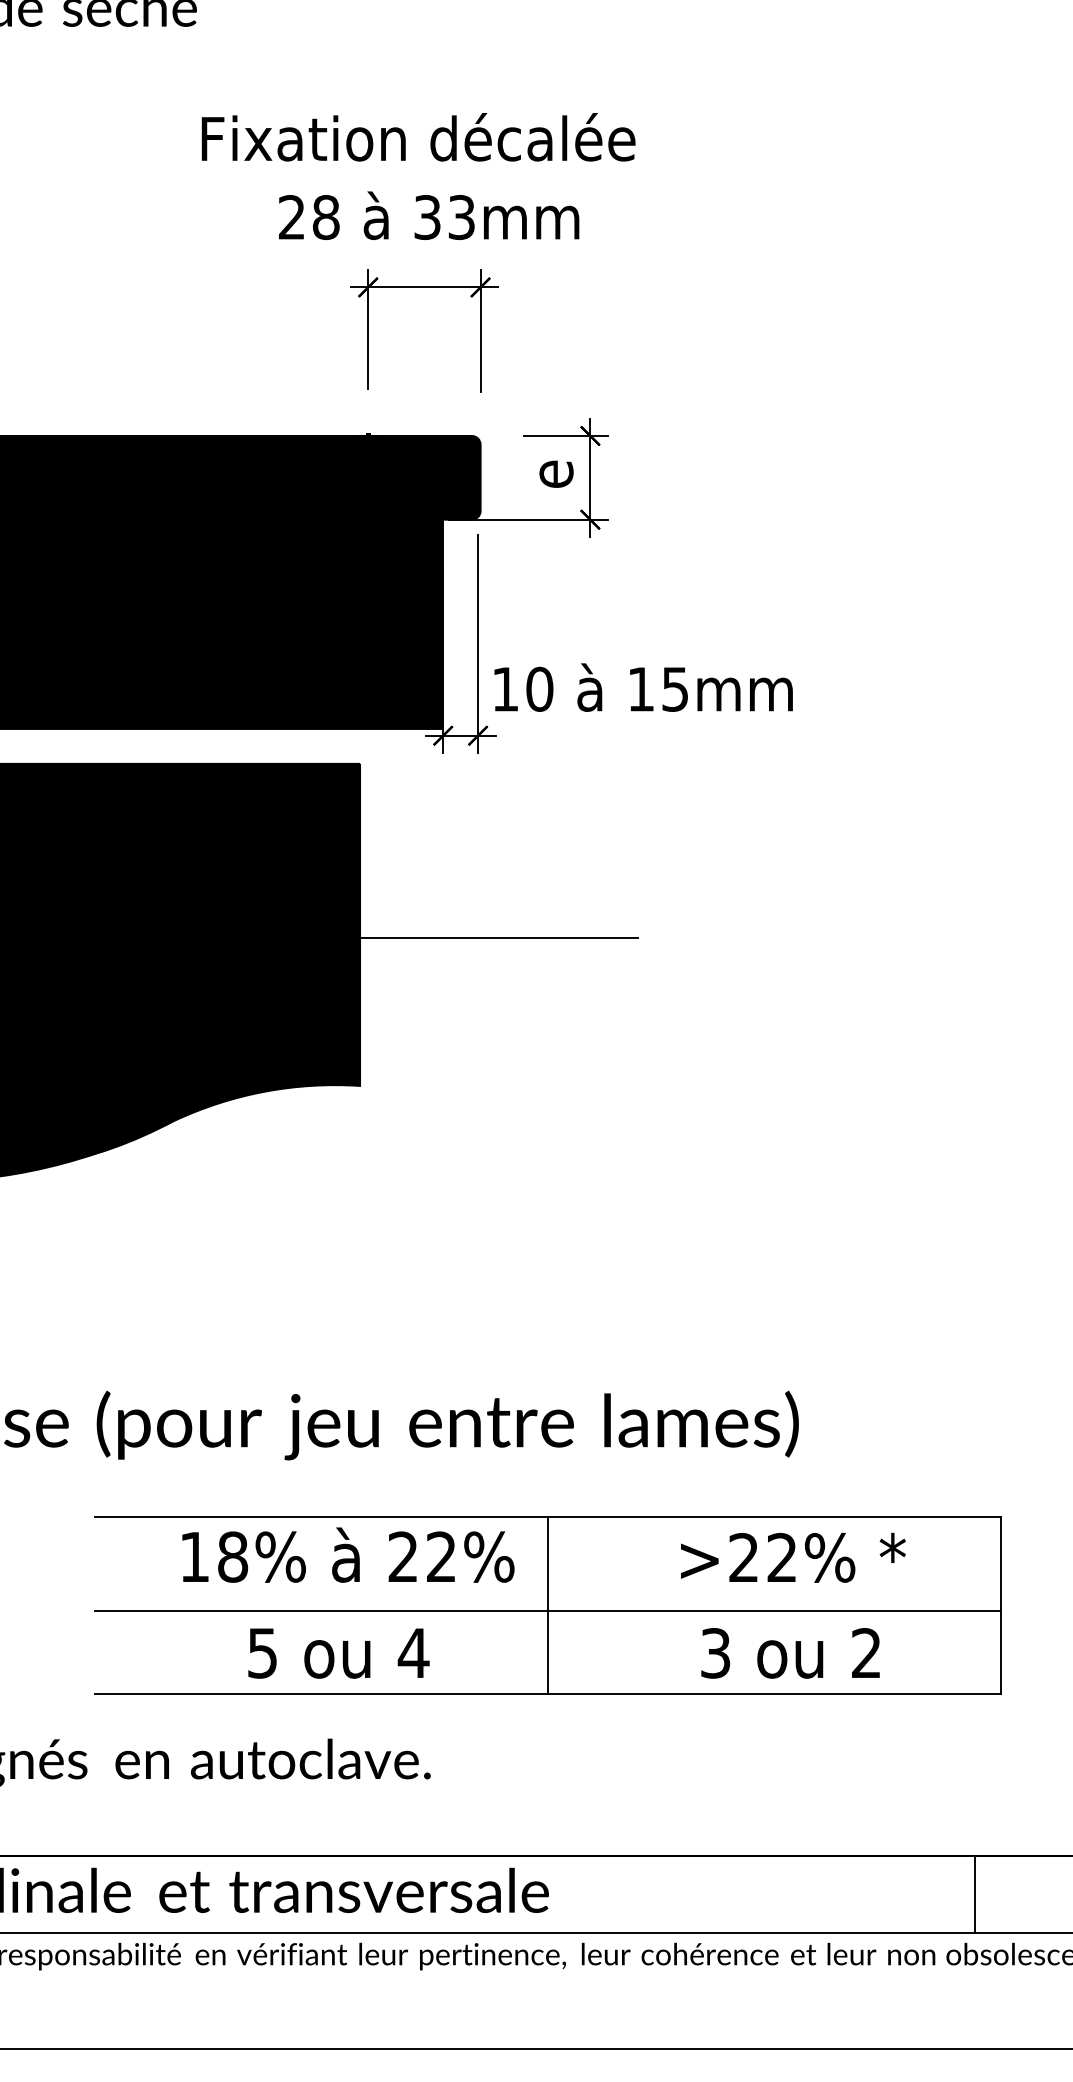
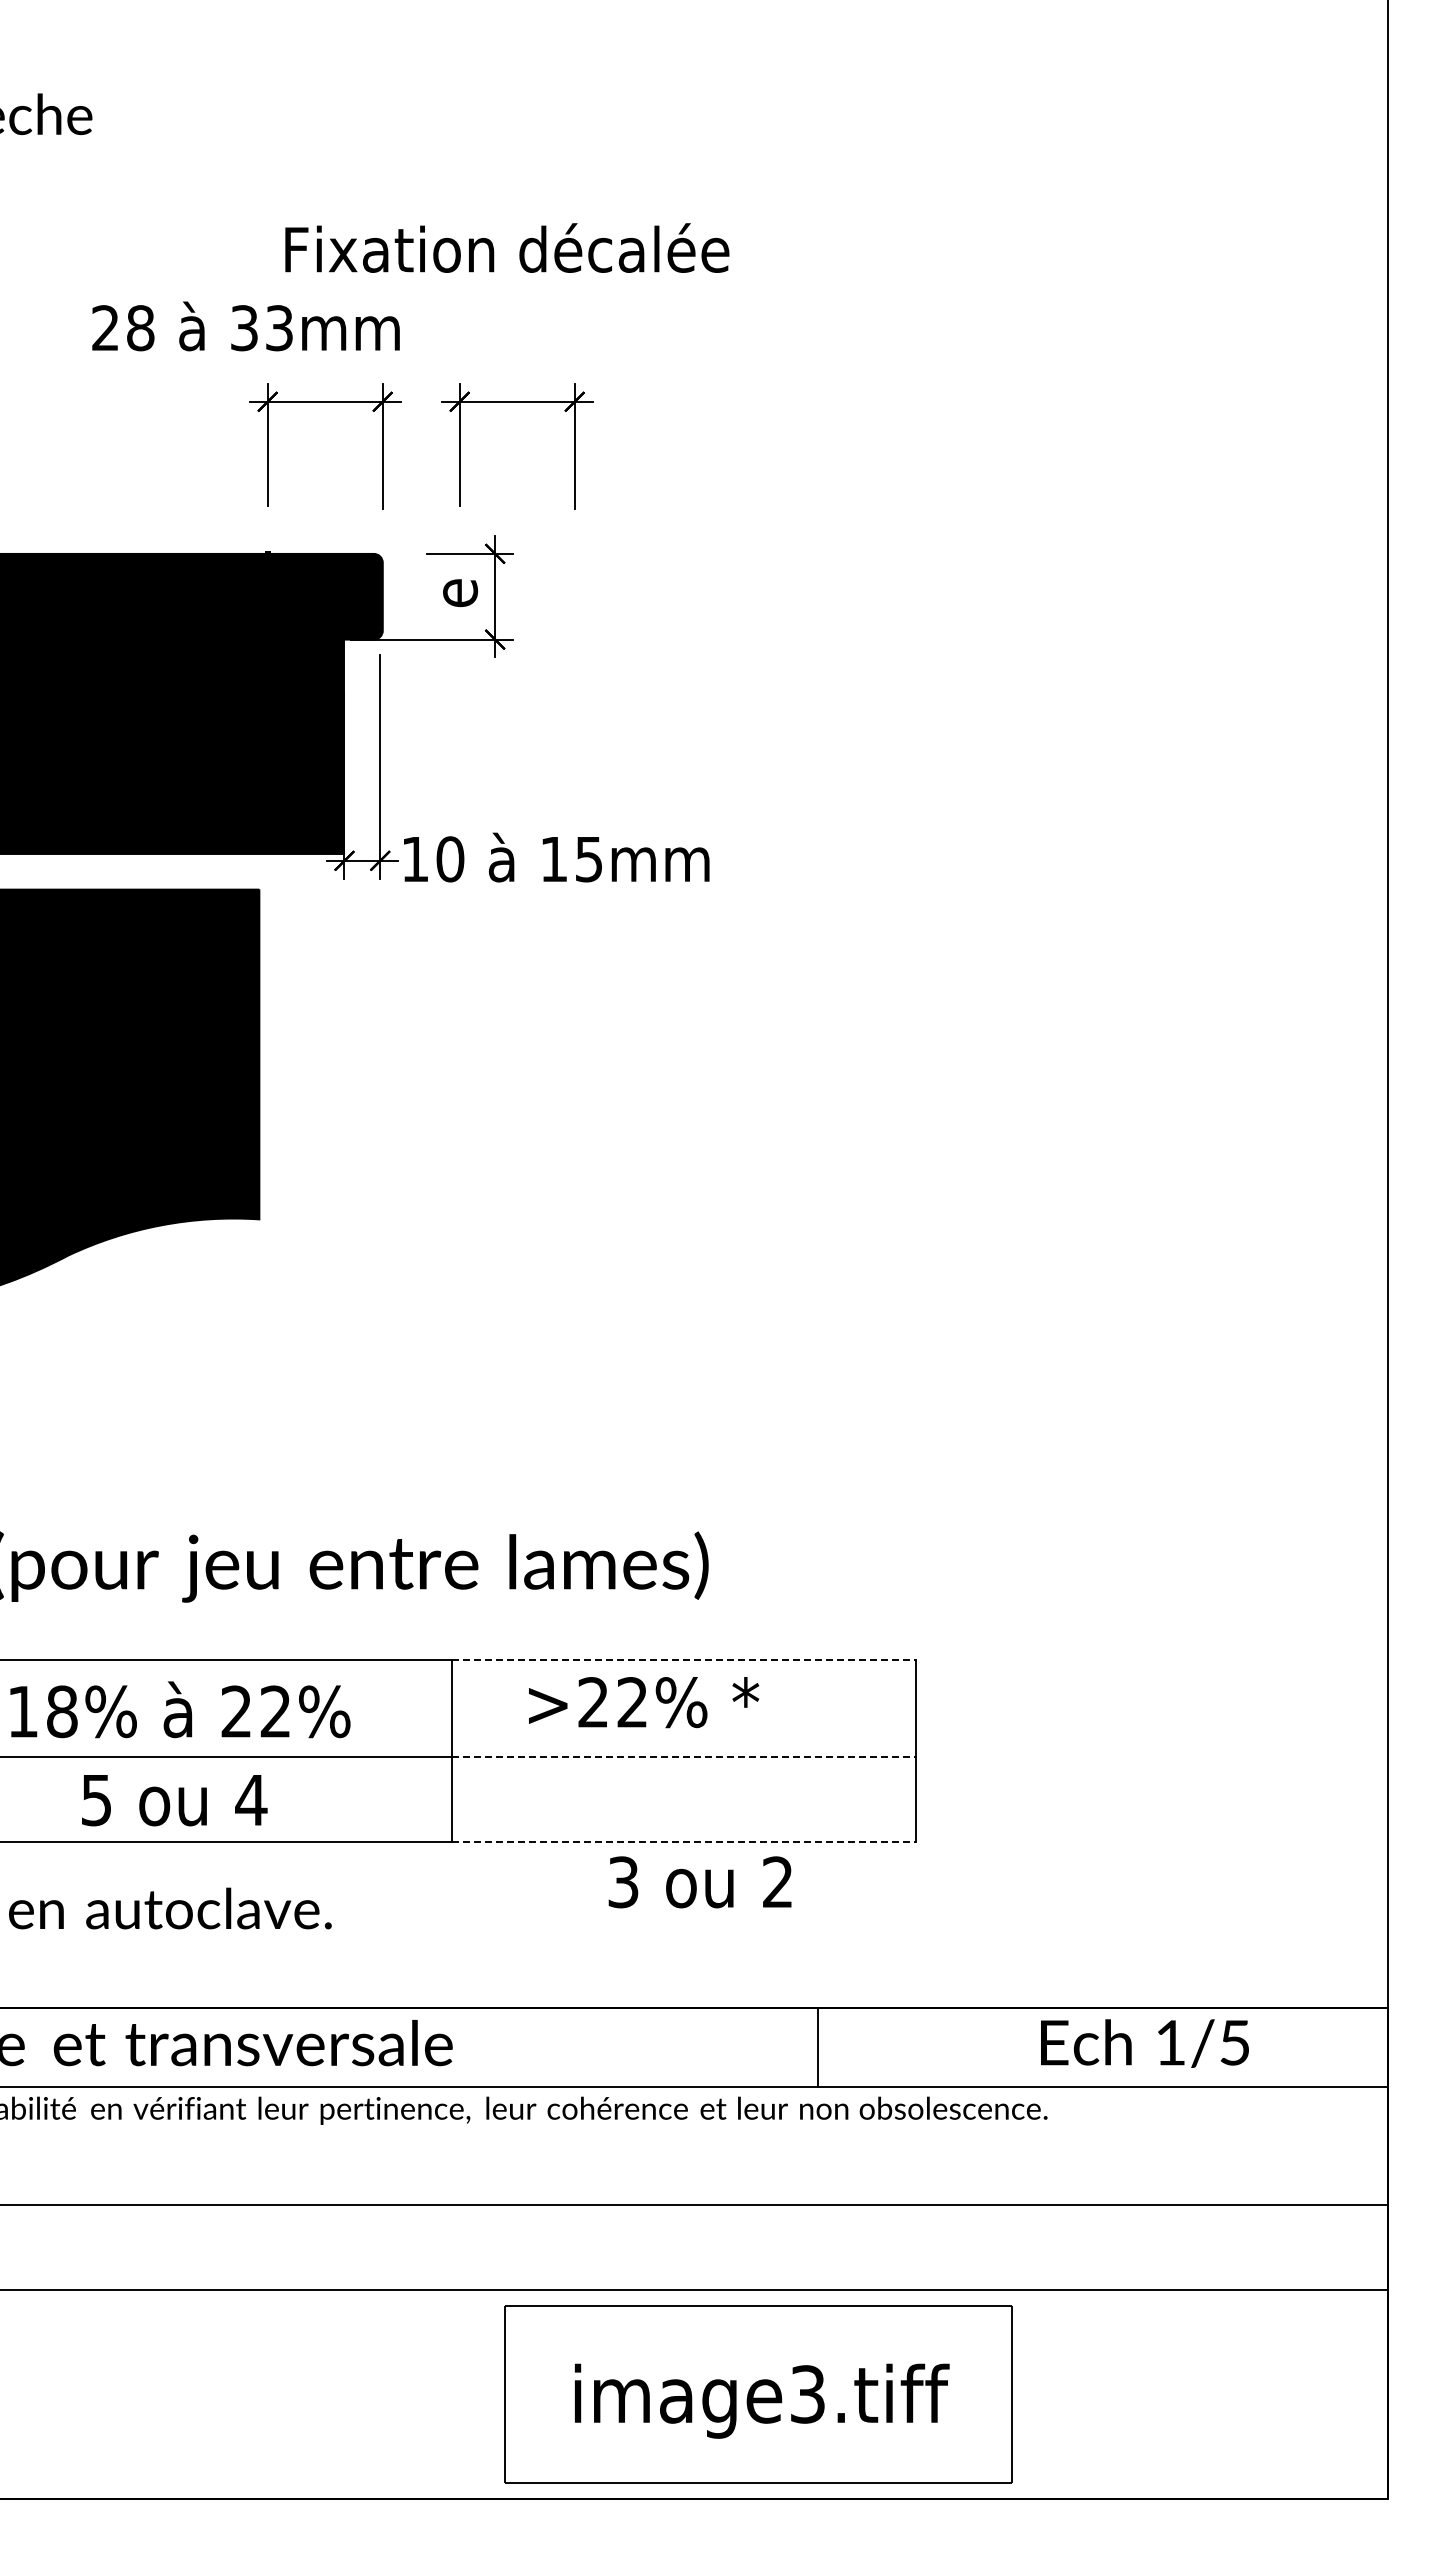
text: (418, 136) -> (507, 247), moved
text: (428, 215) -> (245, 326), moved
part: (612, 288) -> (517, 402), added
text: (643, 687) -> (556, 857), moved
line: (498, 938) -> (401, 1068), removed
line: (774, 1516) -> (683, 1660), solid -> dashed
text: (348, 1554) -> (180, 1709), moved
text: (793, 1557) -> (644, 1702), moved
line: (774, 1610) -> (683, 1756), solid -> dashed
text: (338, 1653) -> (174, 1800), moved
text: (789, 1653) -> (699, 1882), moved
line: (774, 1694) -> (683, 1842), solid -> dashed
line: (974, 1893) -> (817, 2046), moved

